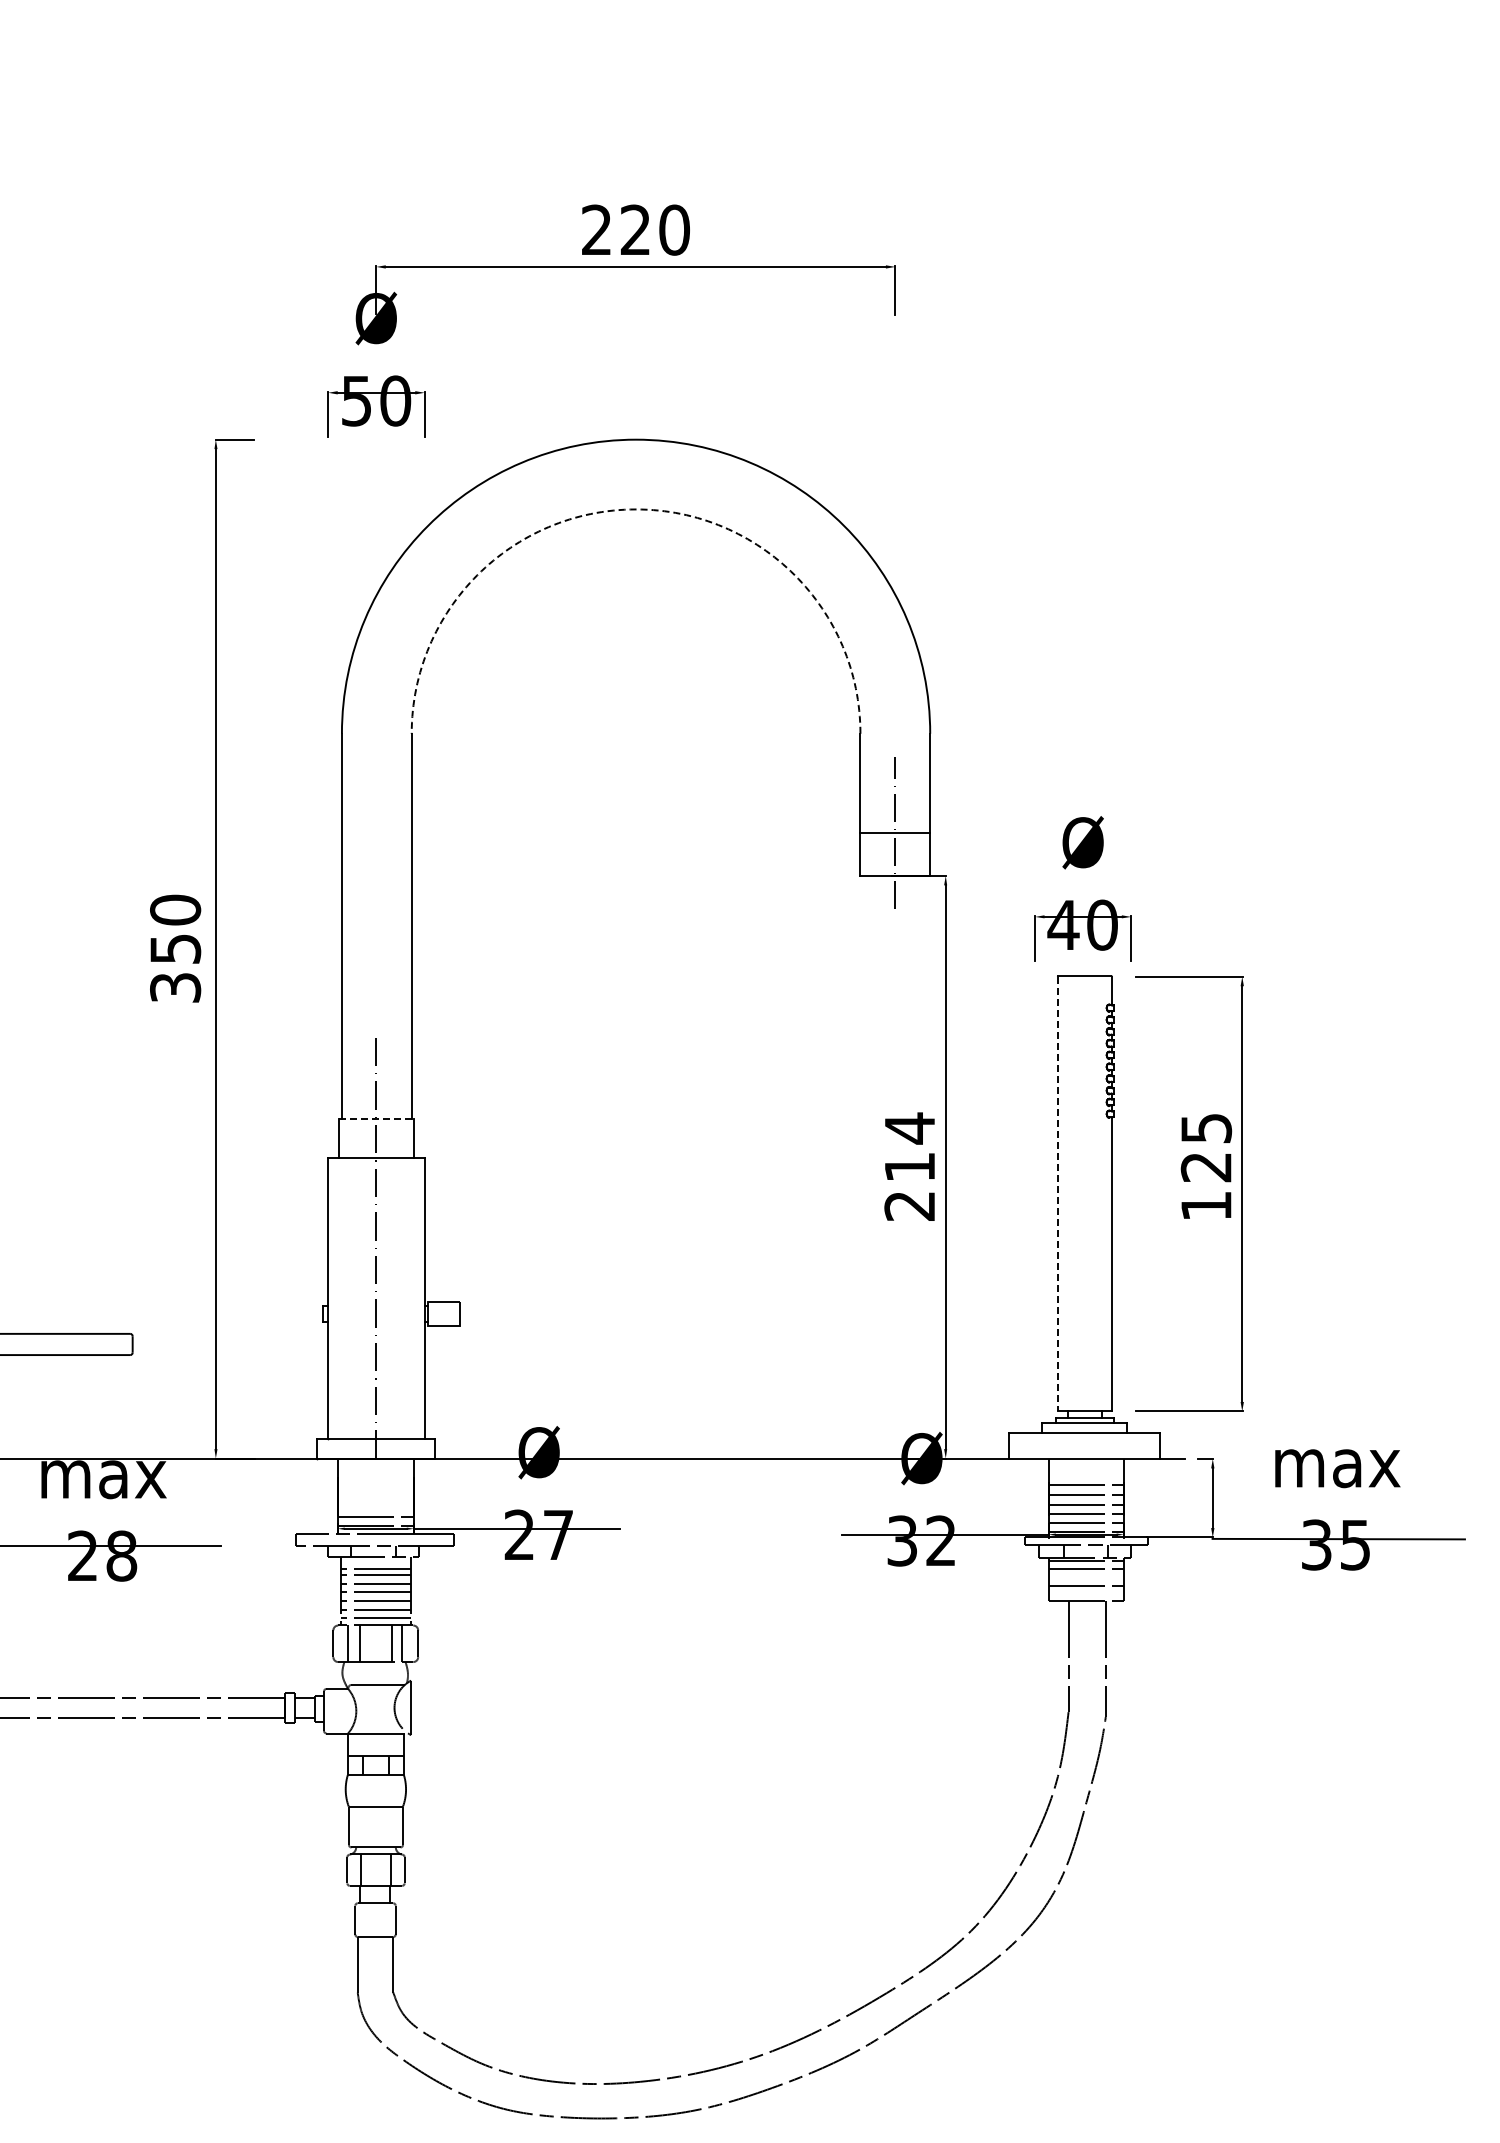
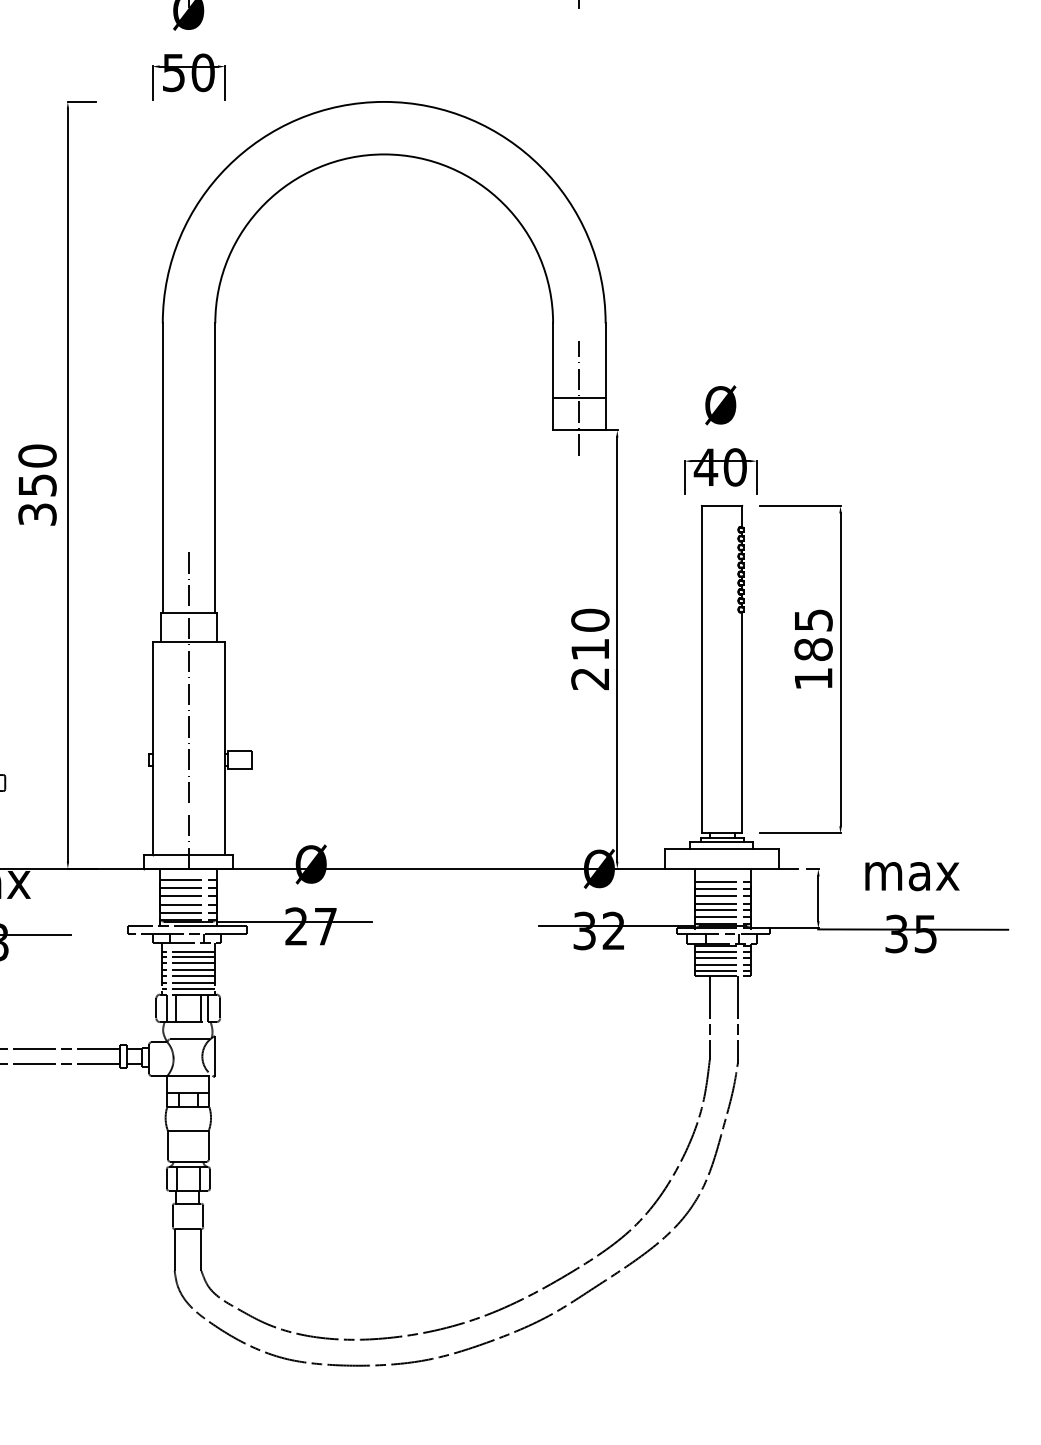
arc: (636, 509) -> (384, 154), dashed -> solid
line: (376, 1119) -> (188, 613), dashed -> solid
text: (909, 1128) -> (590, 620), 214 -> 210
text: (1206, 1167) -> (813, 649), 125 -> 185
line: (1057, 1194) -> (701, 670), dashed -> solid
line: (375, 1473) -> (188, 880), added
line: (1085, 1475) -> (722, 881), added
line: (375, 1484) -> (188, 888), added
line: (375, 1494) -> (188, 895), added
line: (375, 1506) -> (188, 905), added
line: (1085, 1576) -> (722, 957), added
line: (1085, 1594) -> (722, 971), added

